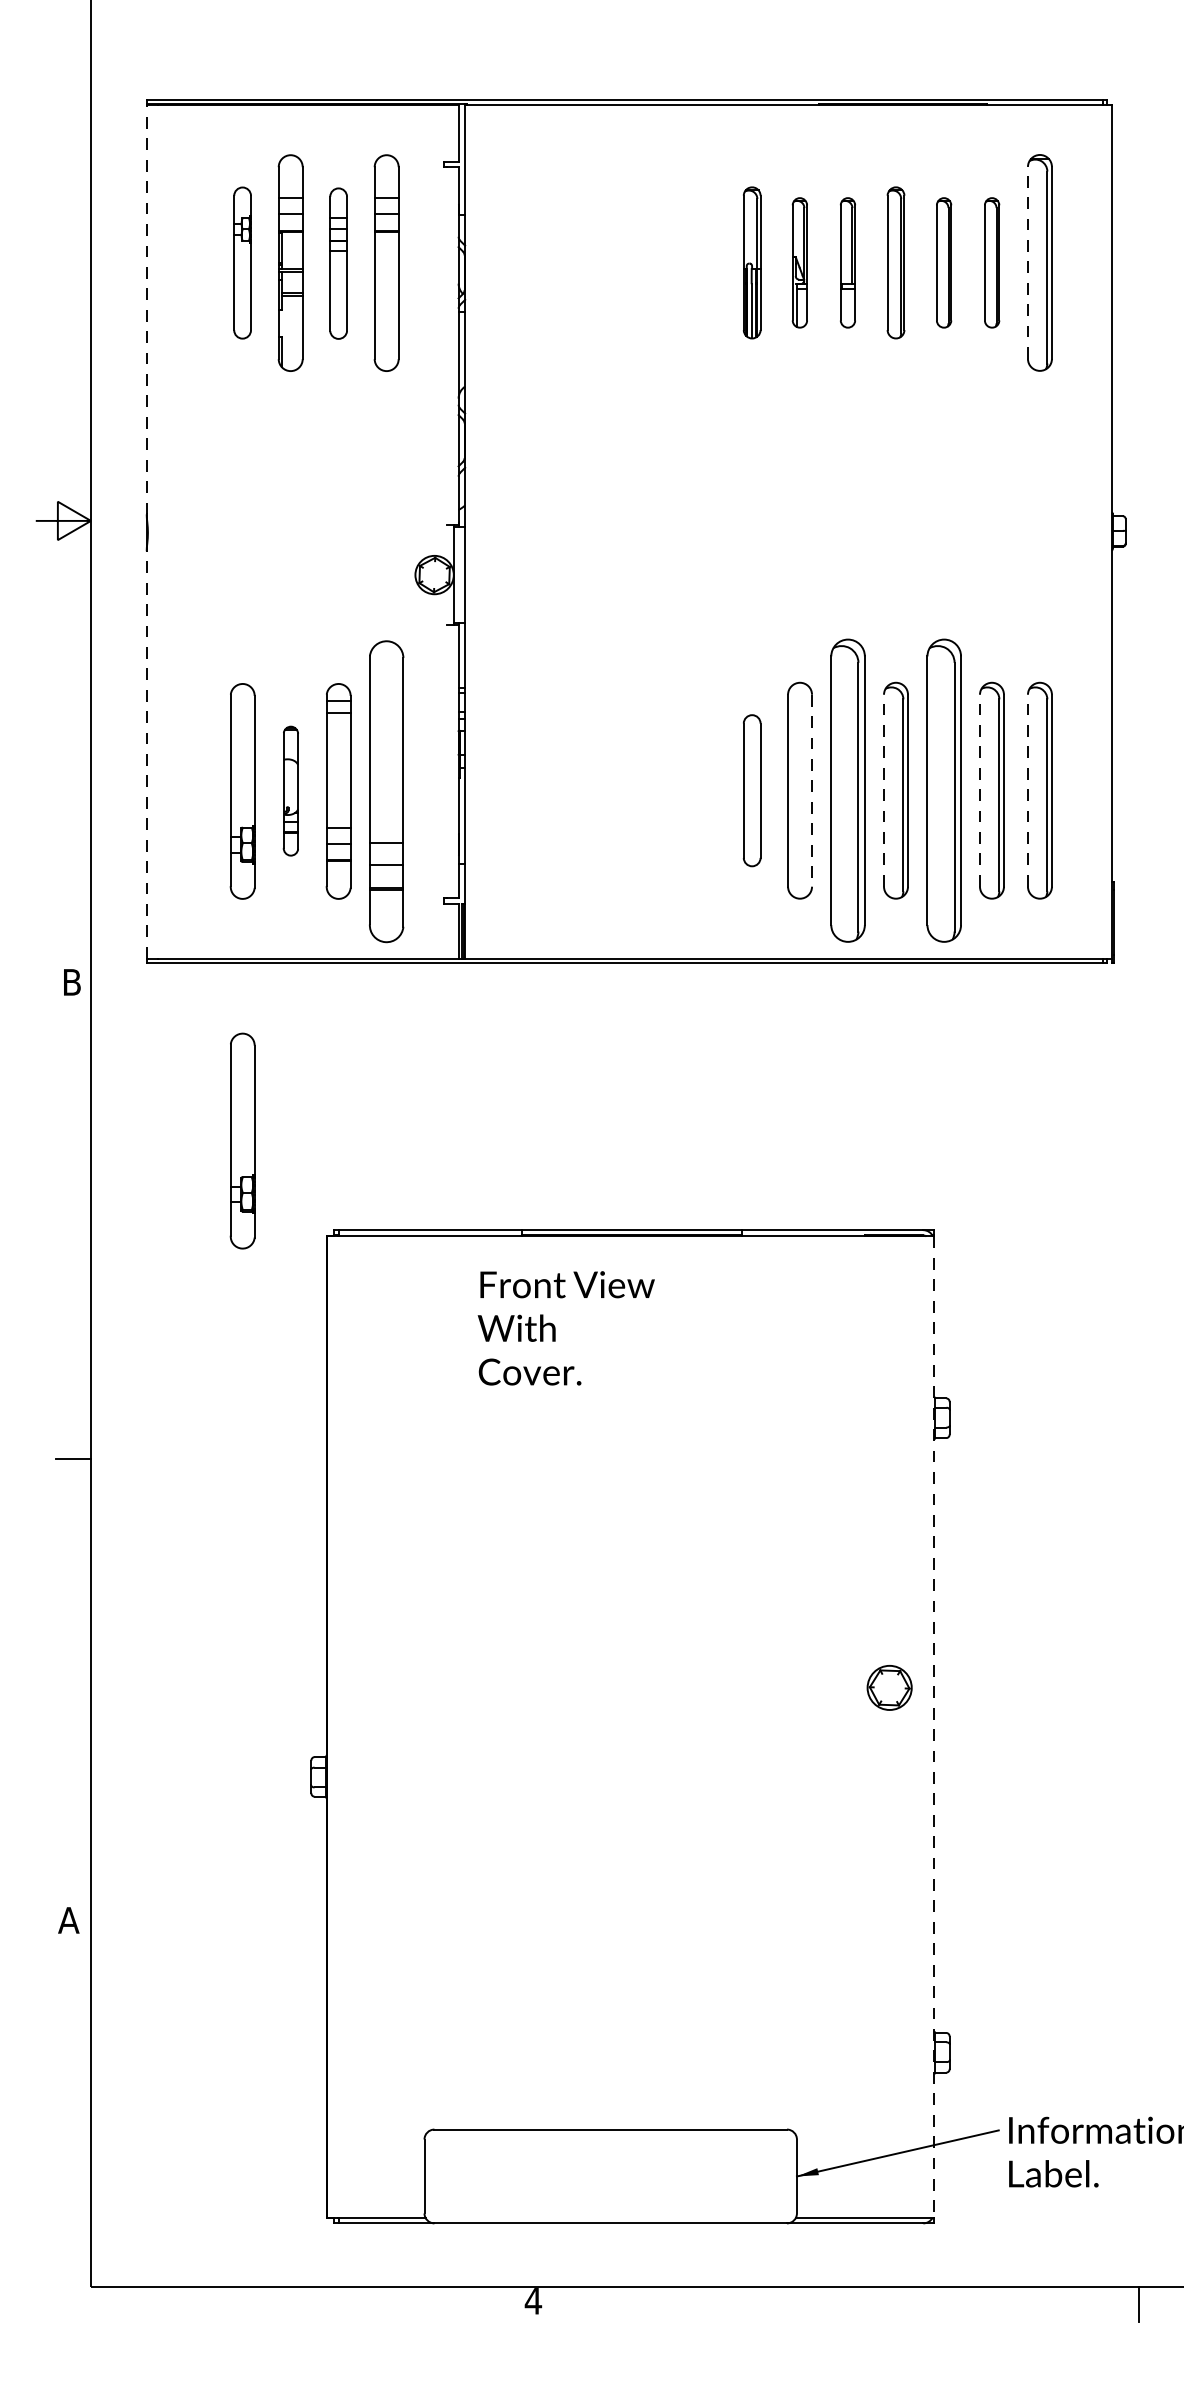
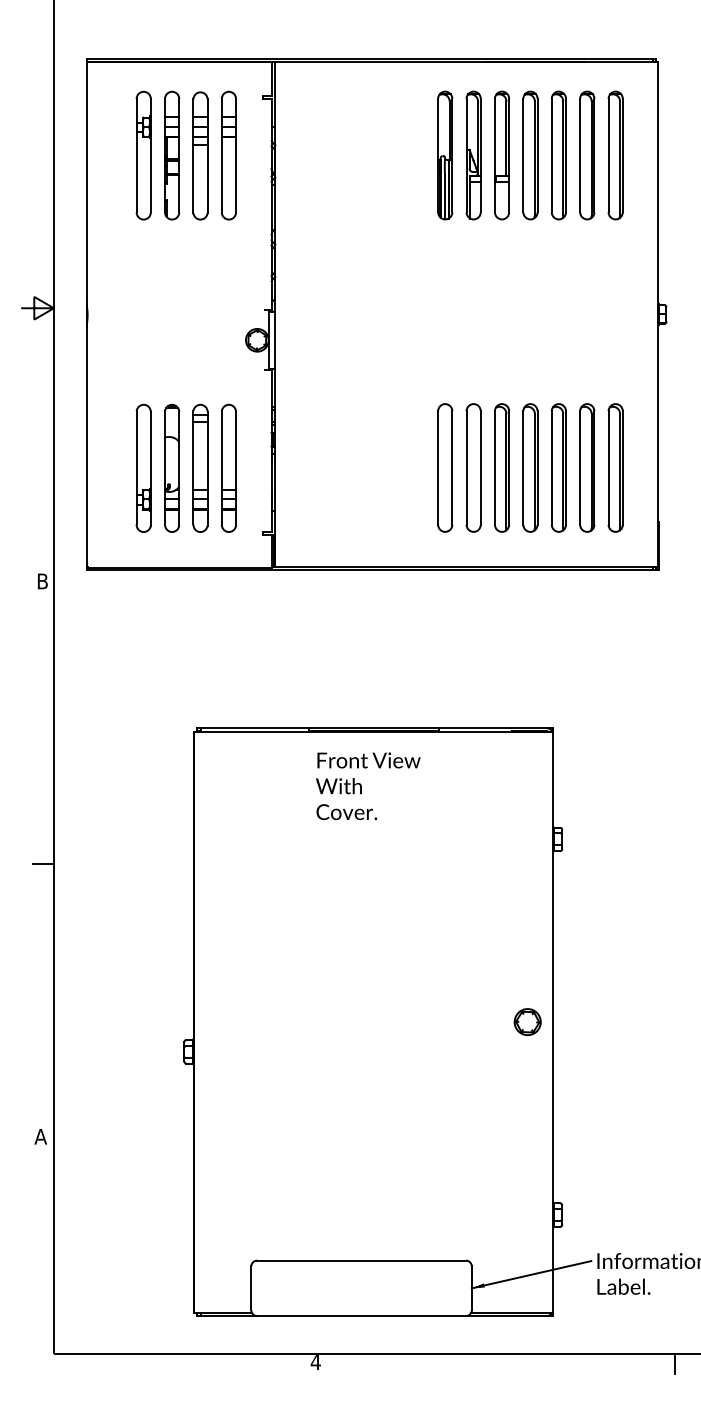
part: (242, 262) -> (143, 155), size x1.43
part: (338, 262) -> (200, 155), size x1.43
part: (752, 262) -> (445, 155), size x1.43
part: (799, 262) -> (473, 155), size x1.67
part: (847, 262) -> (501, 155), size x1.67
part: (896, 262) -> (530, 155), size x1.43
part: (943, 262) -> (558, 155), size x1.67
part: (992, 262) -> (587, 155), size x1.67
line: (1027, 262) -> (608, 155), dashed -> solid
line: (146, 308) -> (86, 182), dashed -> solid
line: (146, 754) -> (86, 446), dashed -> solid
part: (291, 789) -> (172, 467), size x1.67
part: (385, 789) -> (228, 467), size x0.71
part: (752, 789) -> (445, 467), size x1.43
part: (847, 789) -> (501, 467), size x0.71
part: (943, 789) -> (558, 467), size x0.71
line: (811, 791) -> (480, 468), dashed -> solid
line: (884, 791) -> (523, 468), dashed -> solid
line: (980, 791) -> (580, 468), dashed -> solid
line: (1027, 791) -> (608, 468), dashed -> solid
part: (242, 1139) -> (143, 674), removed
text: (566, 1327) -> (368, 785), moved
part: (889, 1688) -> (527, 1022), moved
line: (934, 1727) -> (553, 1022), dashed -> solid

